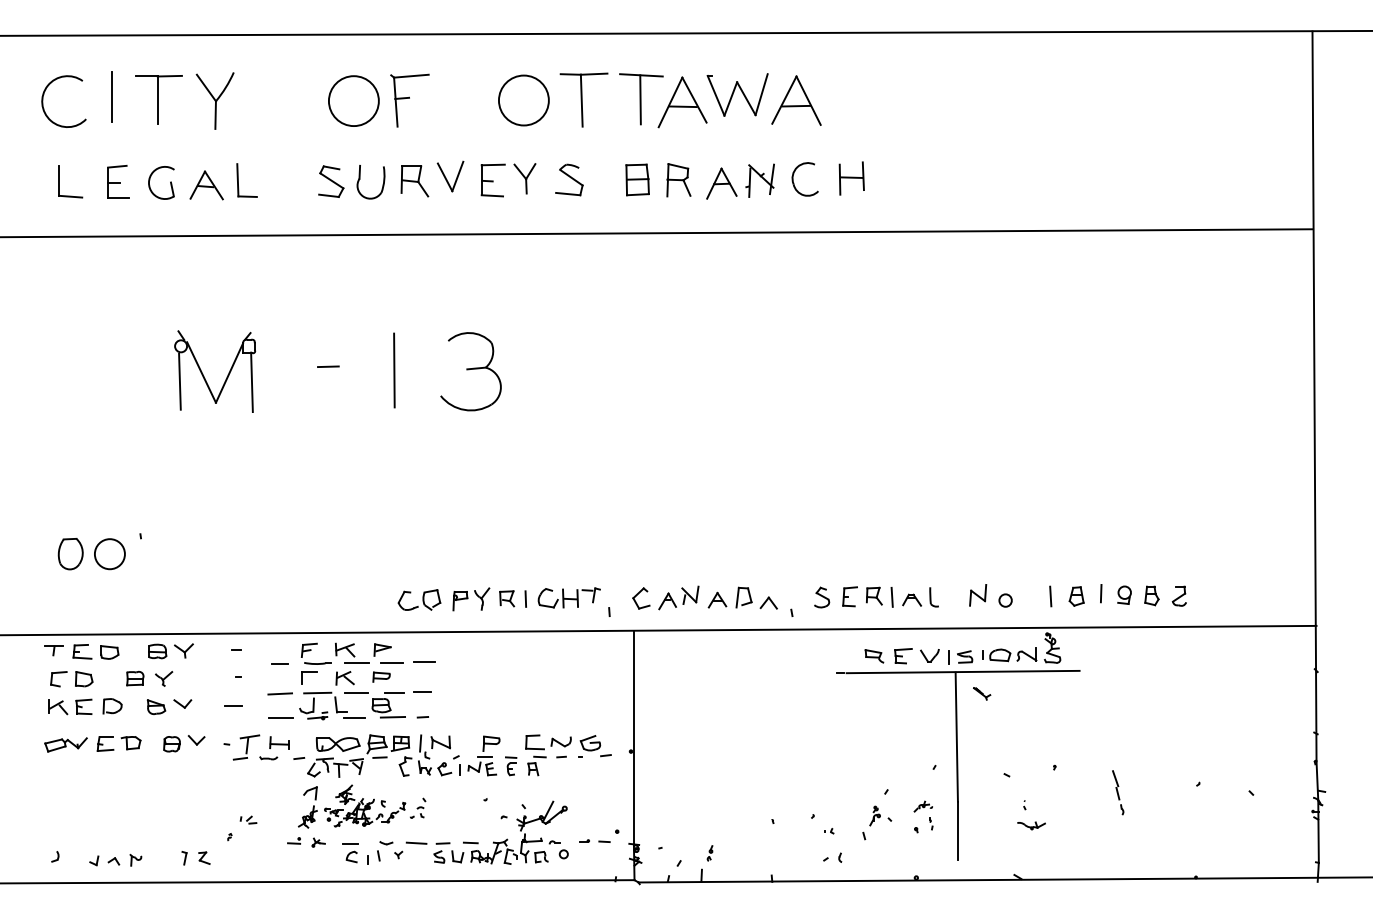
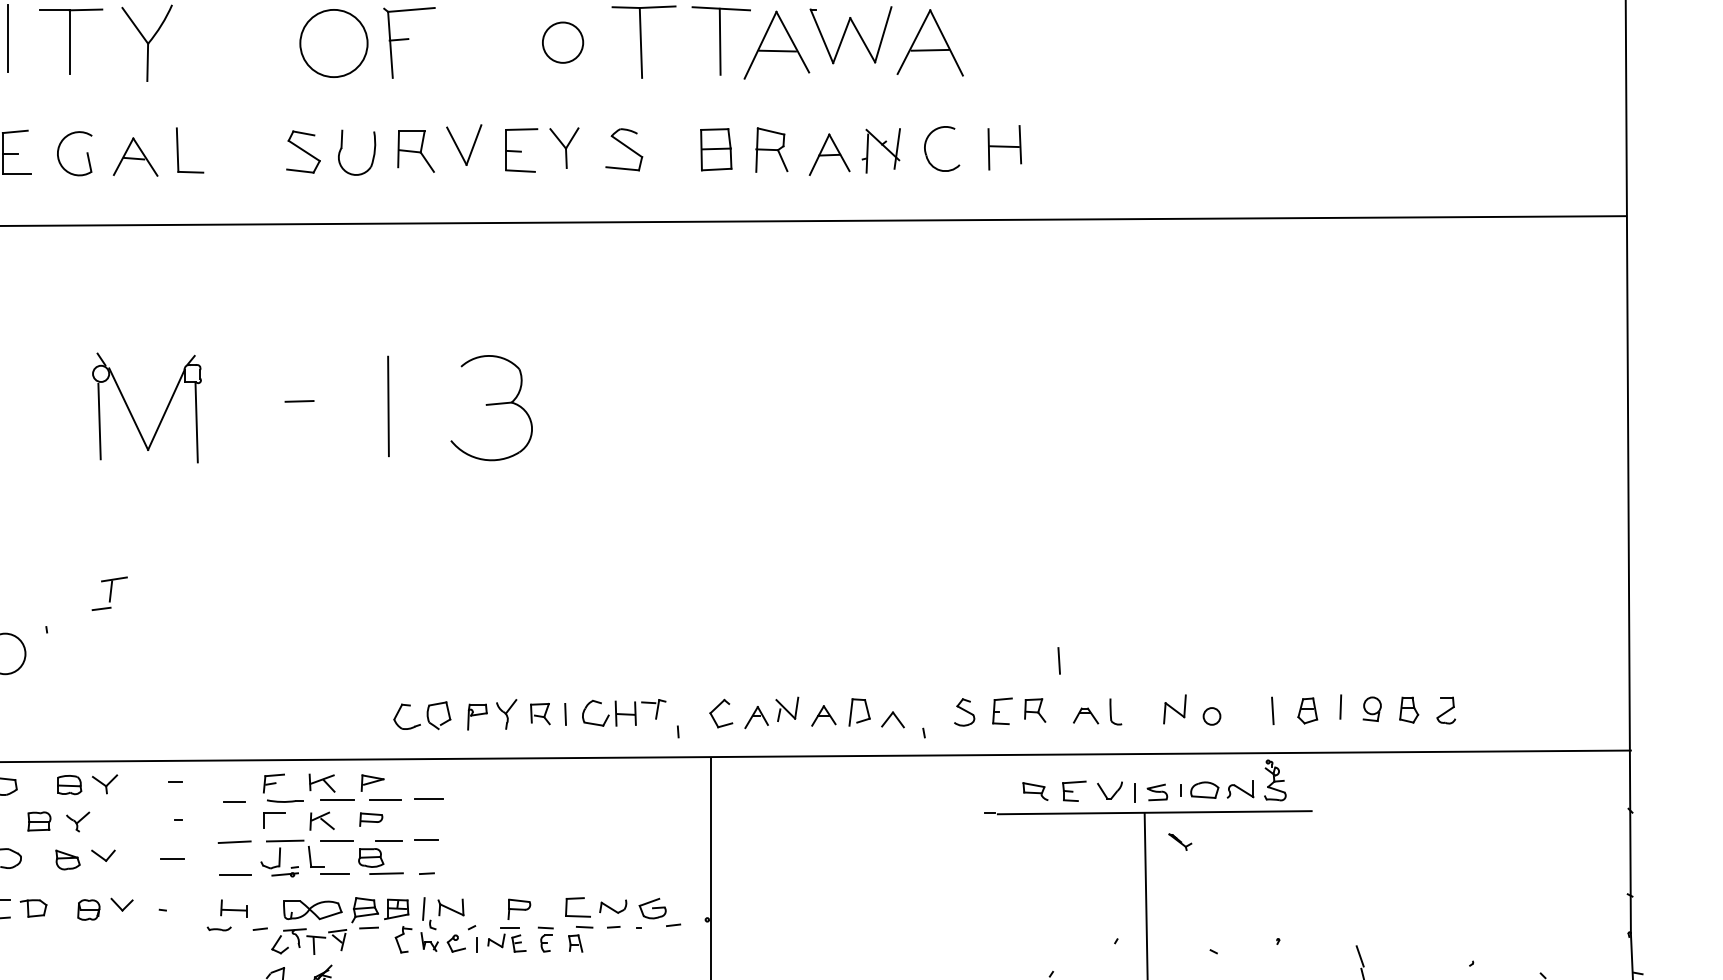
circle: (523, 100) -> (562, 42), size x0.6
line: (891, 597) -> (1058, 661), moved
part: (246, 747) -> (109, 593), moved

